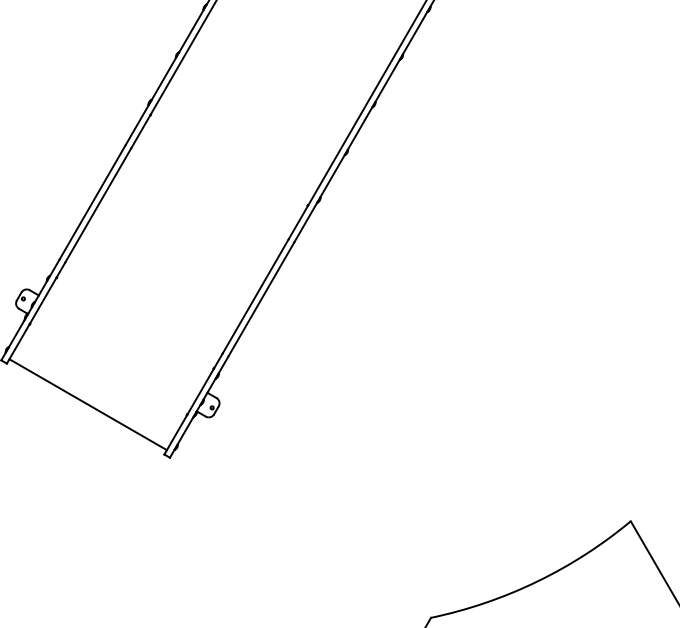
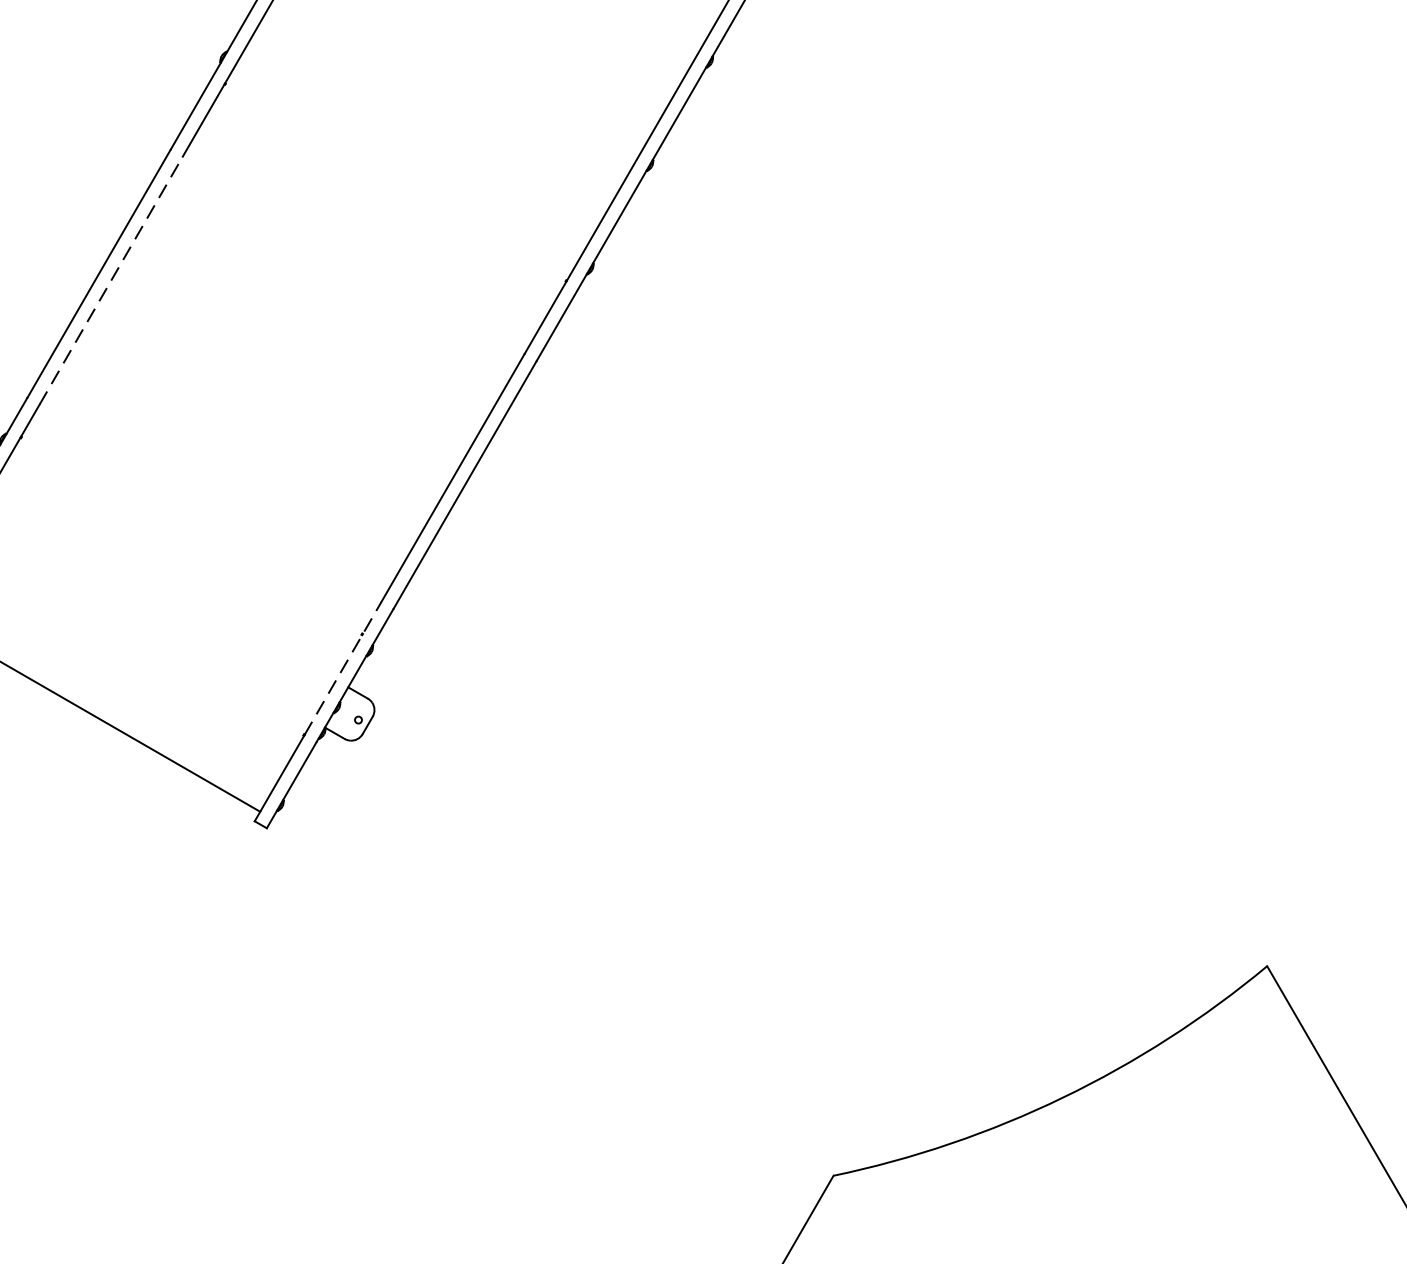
line: (98, 205) -> (111, 280), solid -> dashed
line: (205, 383) -> (344, 667), solid -> dashed

